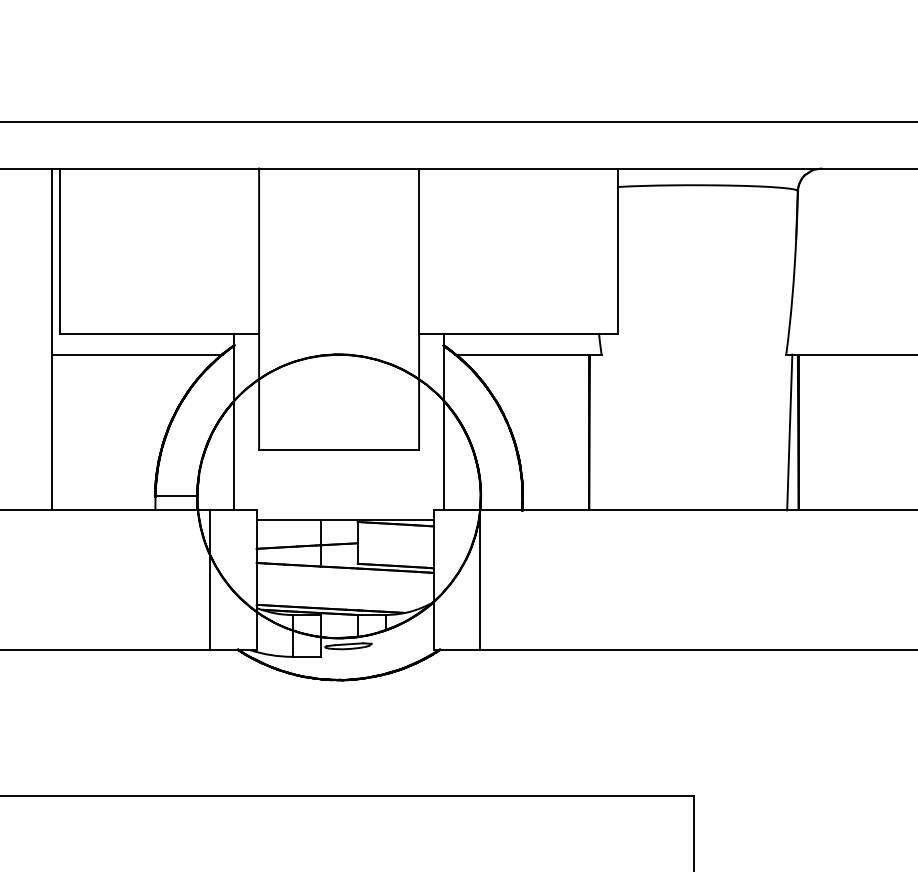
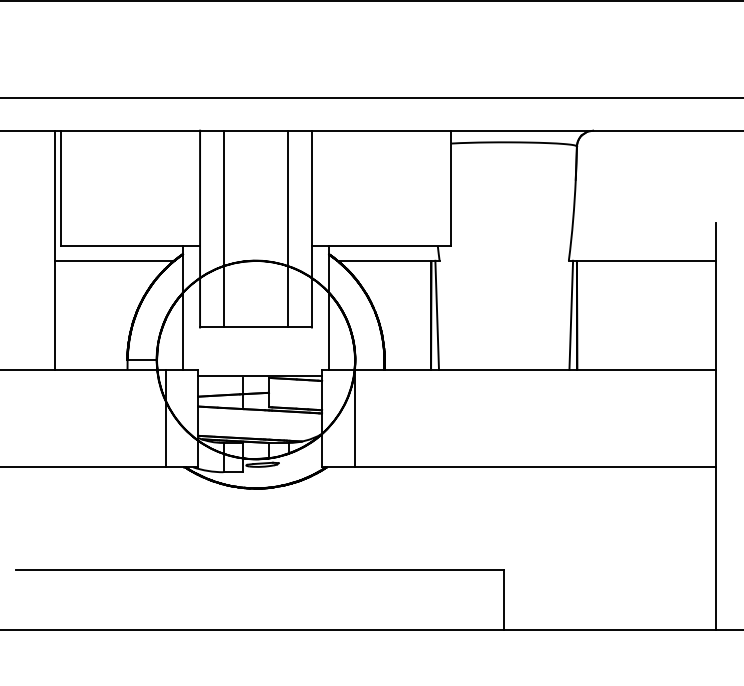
line: (294, 308) -> (224, 228), added
line: (384, 308) -> (287, 228), added
line: (598, 431) -> (437, 314), added

